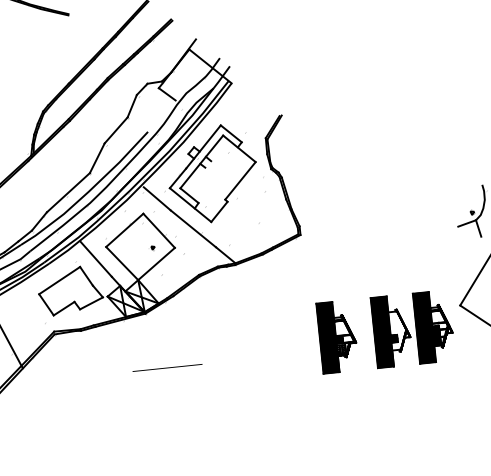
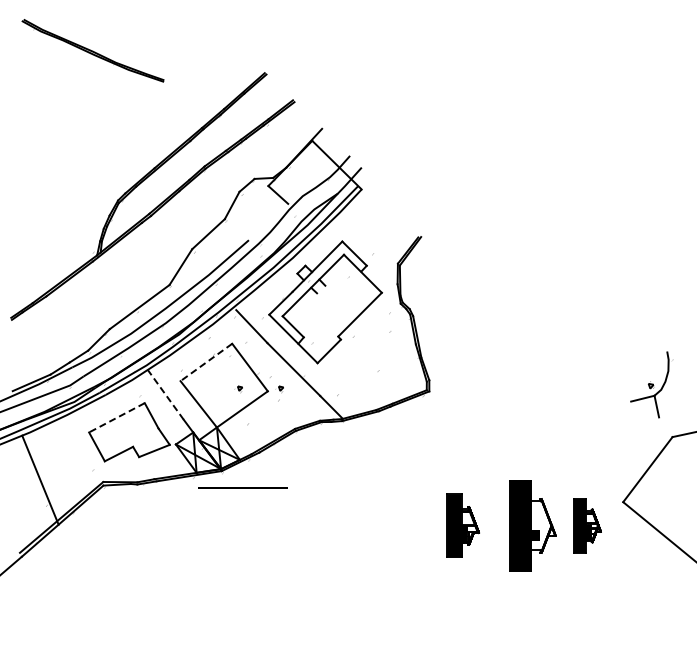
line: (124, 230) -> (206, 362), solid -> dashed
part: (183, 245) -> (279, 389), added
line: (95, 259) -> (165, 395), solid -> dashed
line: (59, 281) -> (116, 418), solid -> dashed
part: (434, 326) -> (587, 525), size x0.6
part: (337, 336) -> (462, 525), size x0.7
line: (167, 367) -> (242, 487), moved

